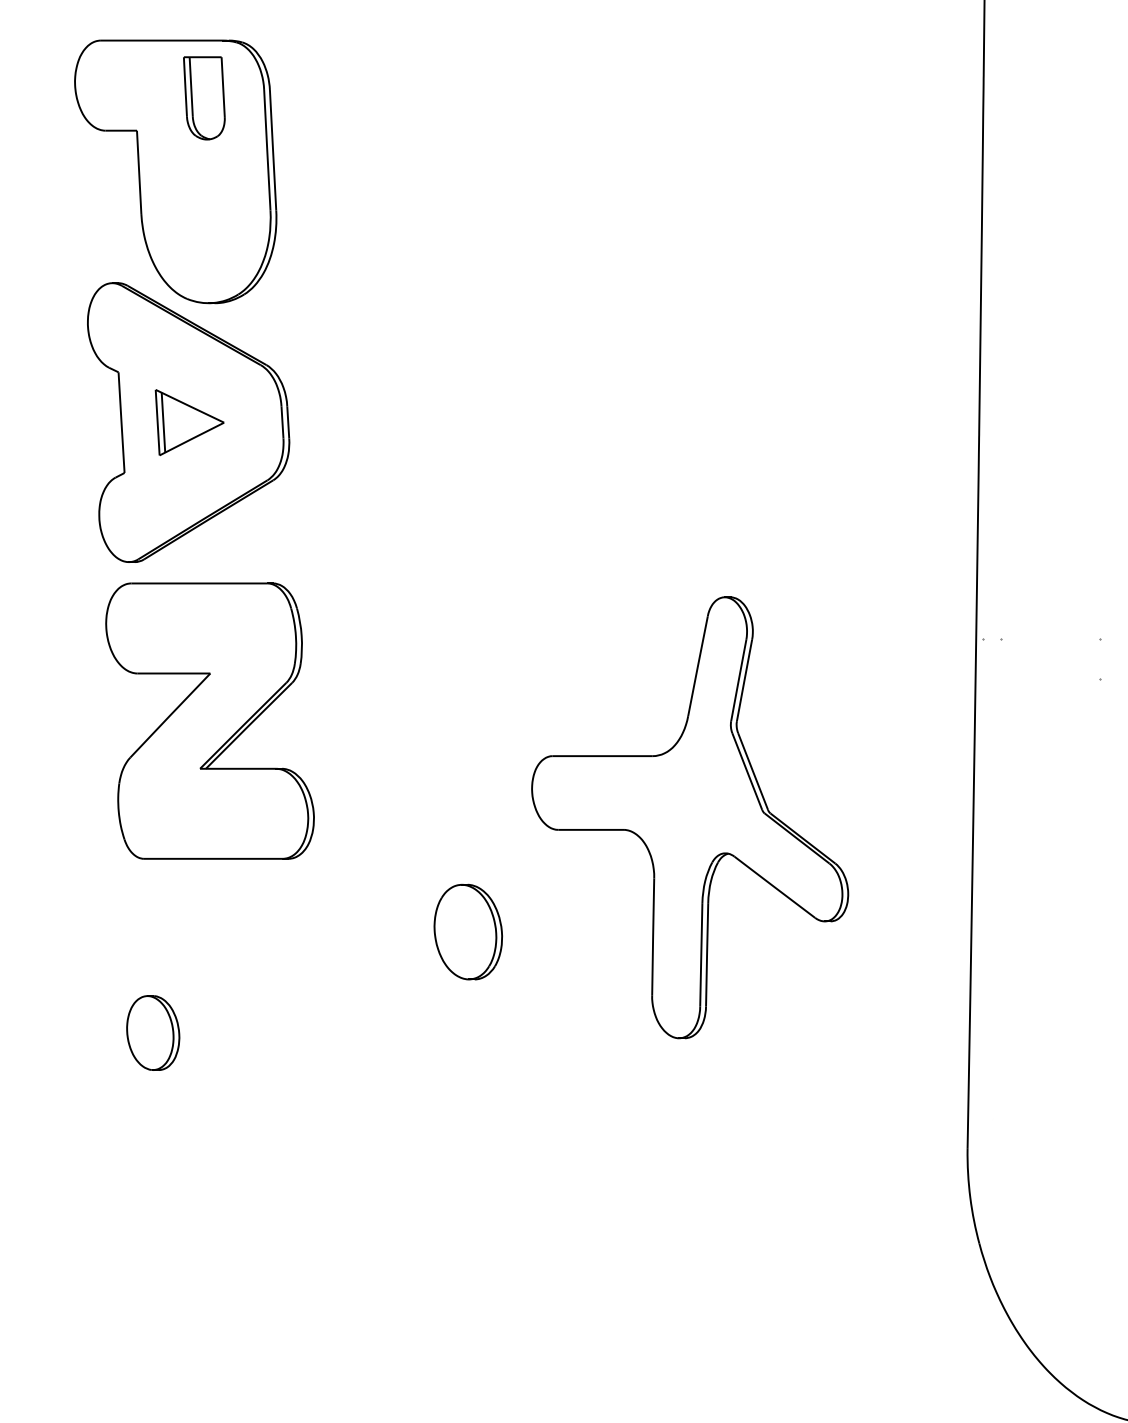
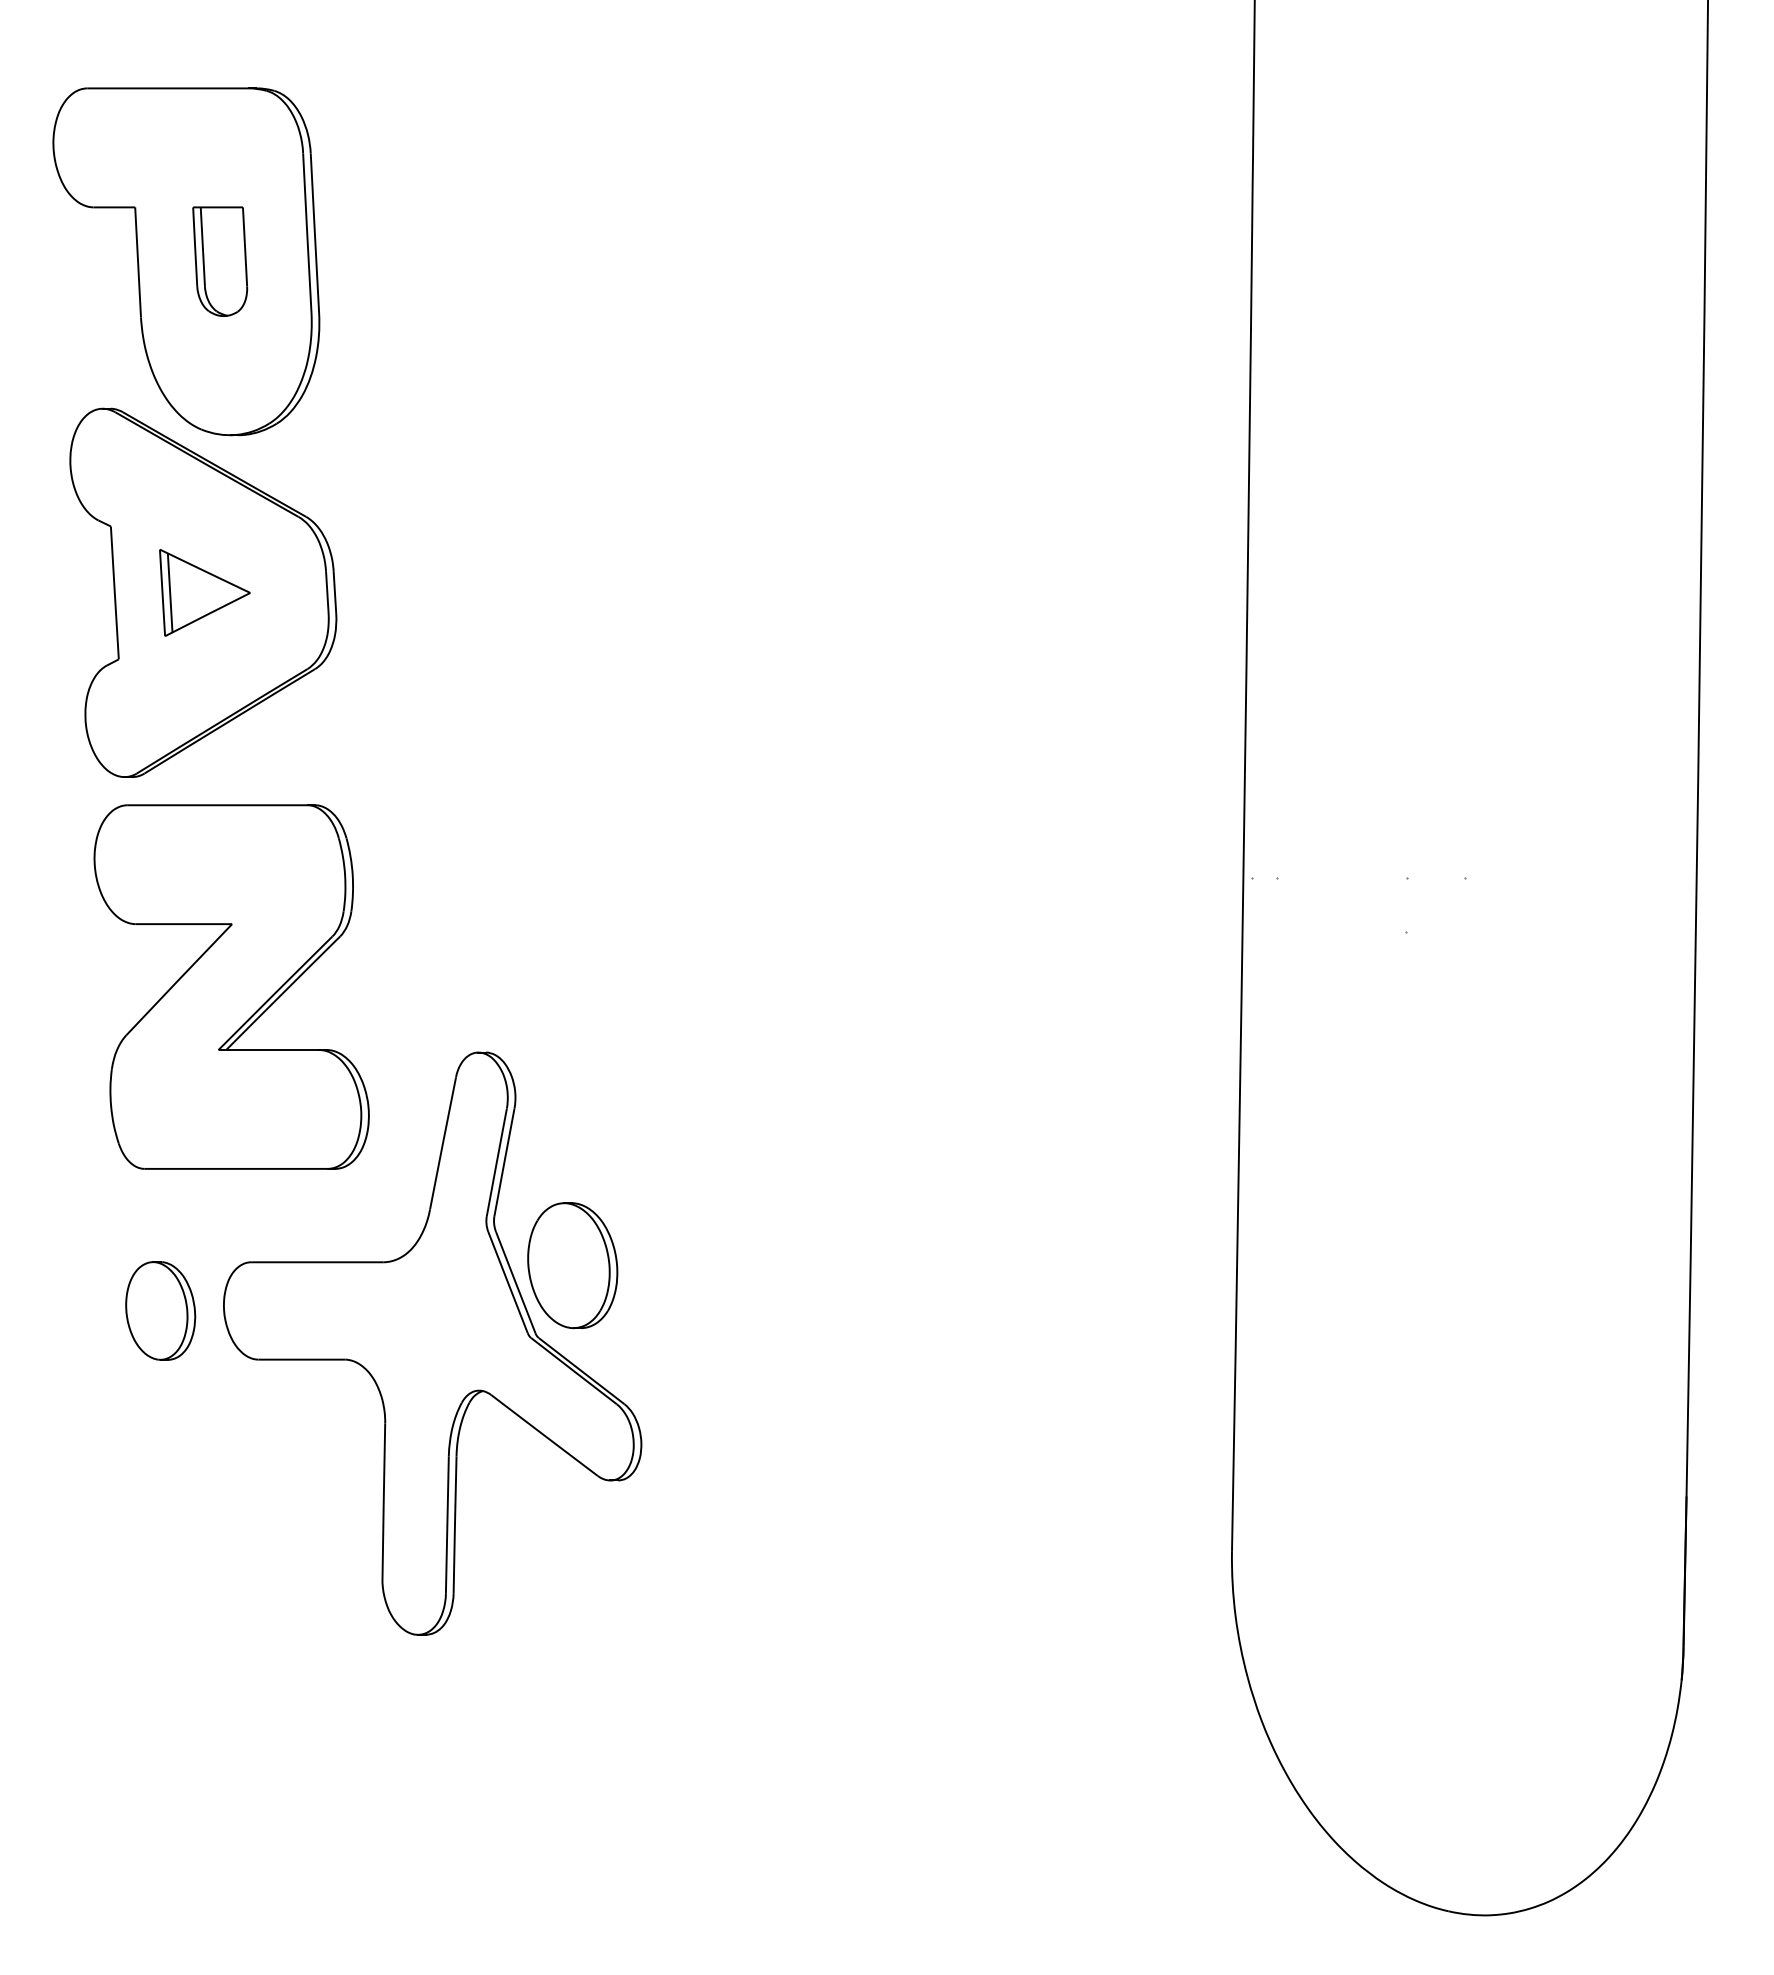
part: (204, 98) -> (220, 261), moved
part: (690, 817) -> (432, 1343), moved
part: (153, 1032) -> (160, 1310), moved

